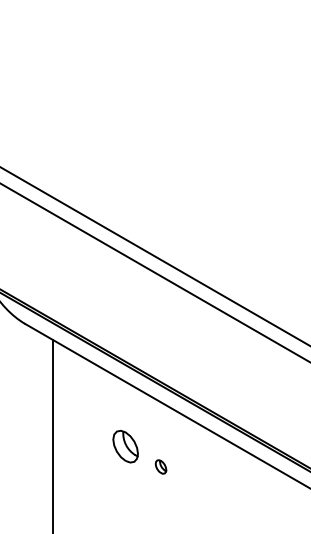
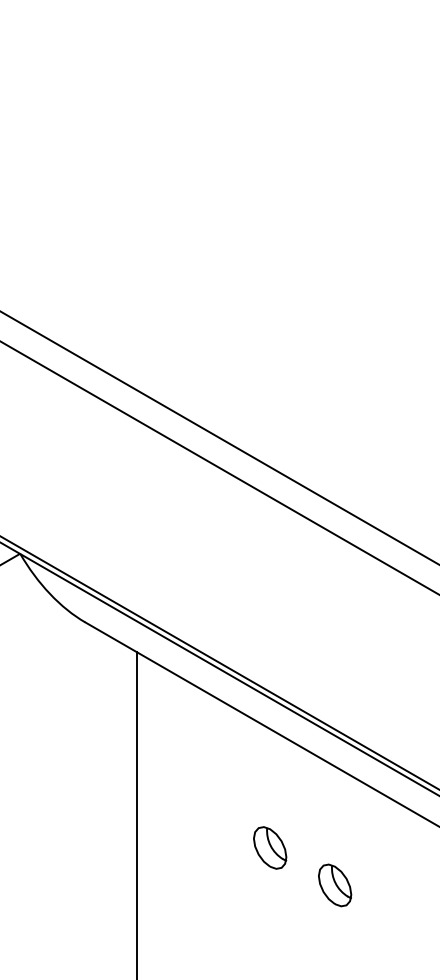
part: (125, 446) -> (269, 847), size x0.71
part: (160, 466) -> (334, 884), size x1.67

